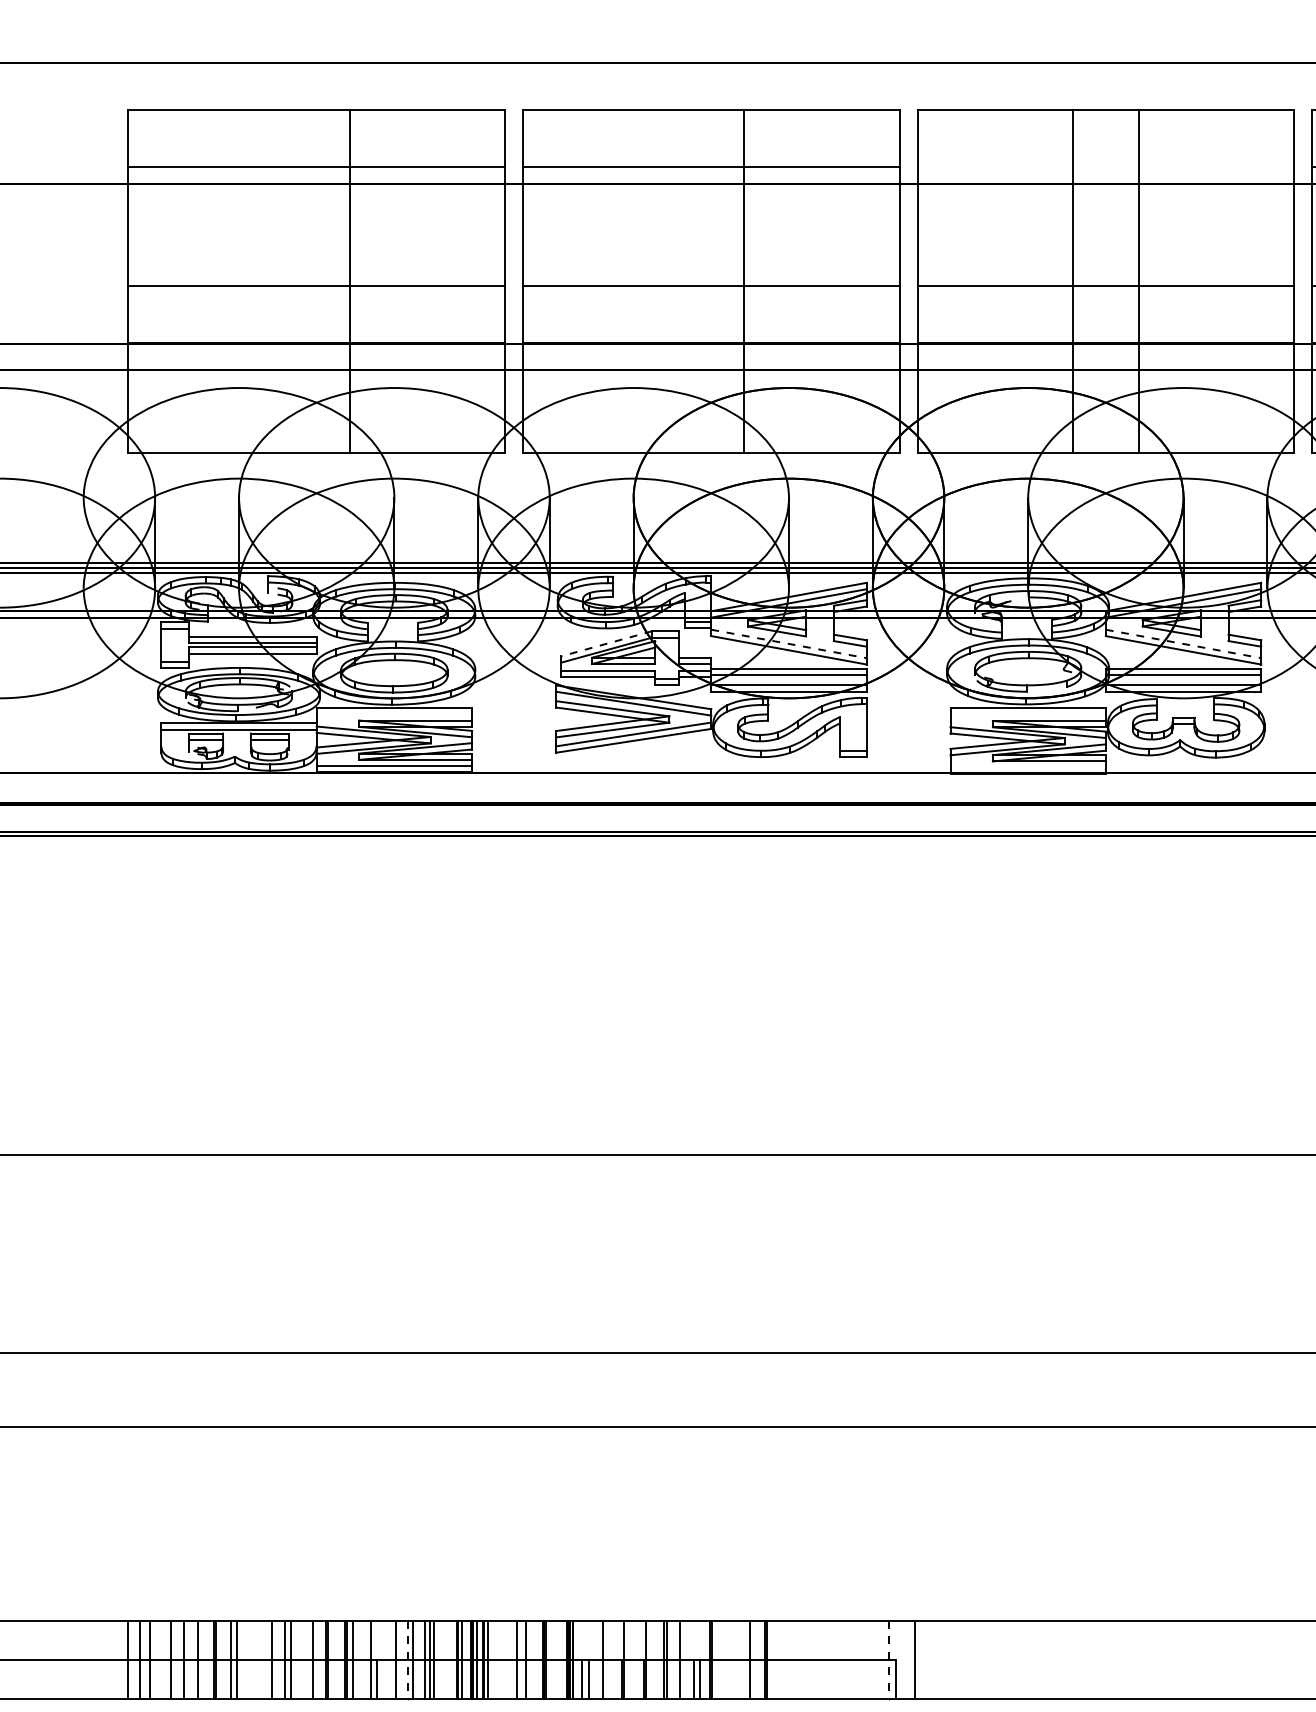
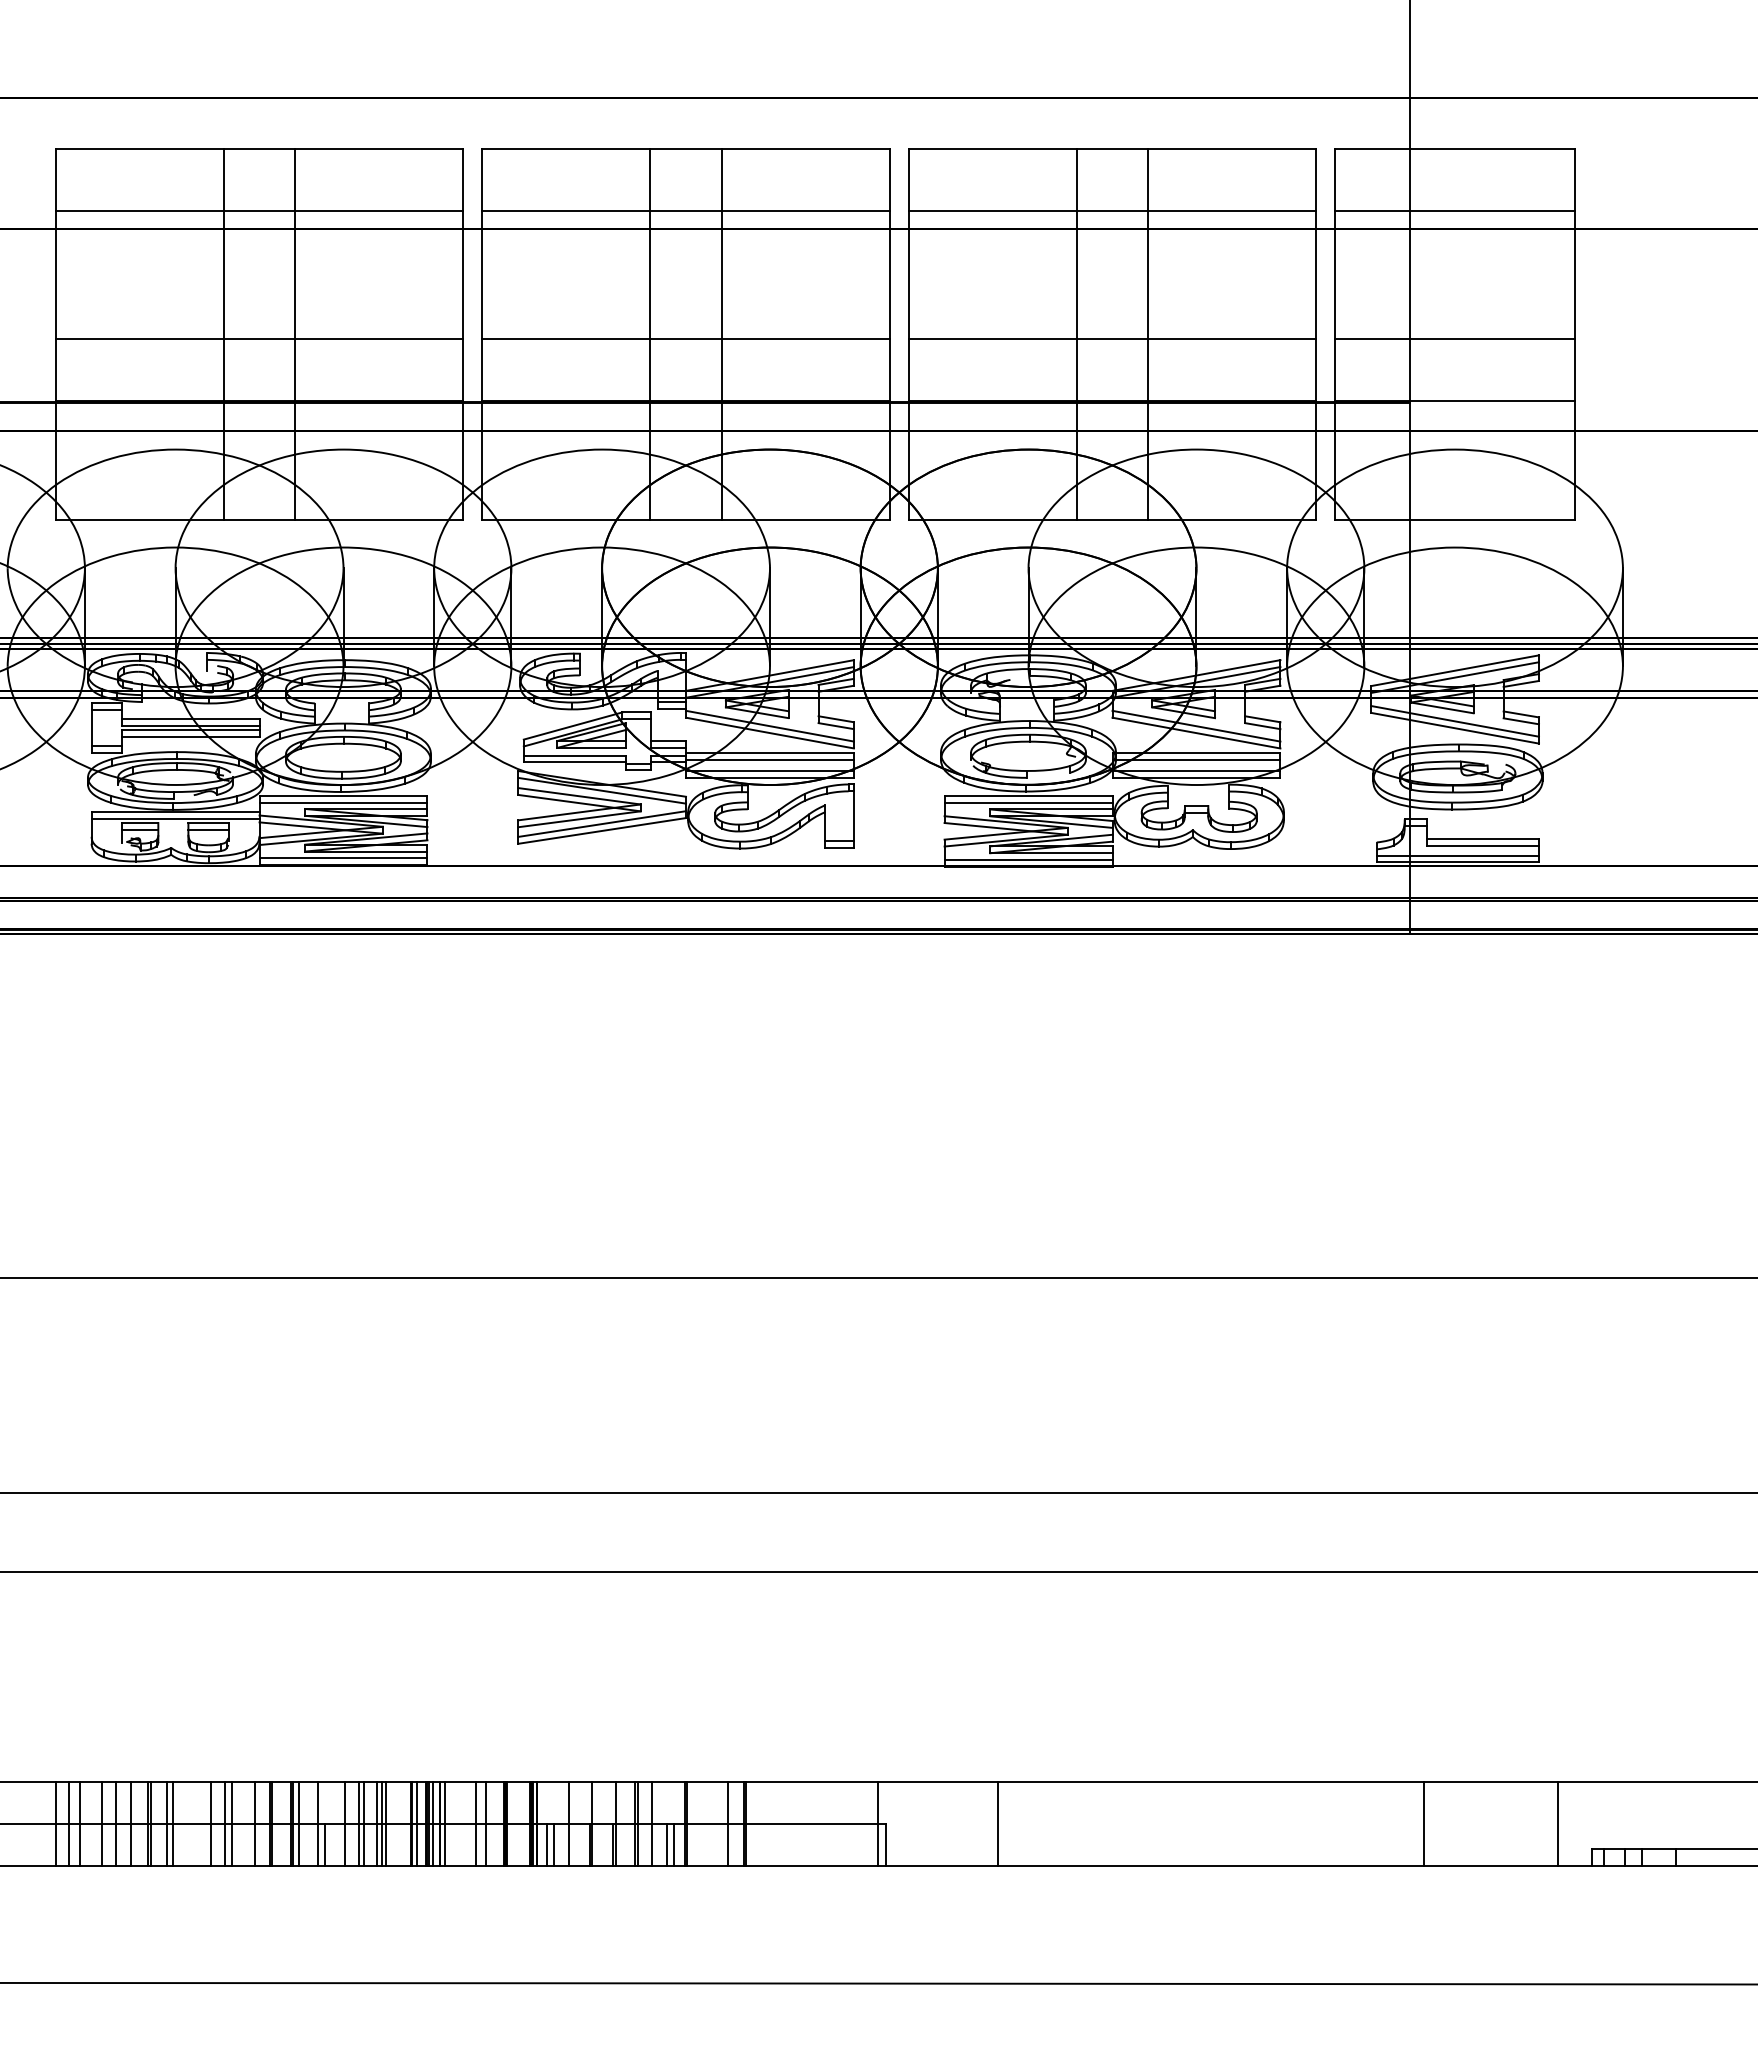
line: (1105, 166) -> (1112, 210), added
line: (283, 281) -> (223, 334), added
line: (678, 281) -> (650, 334), added
line: (606, 644) -> (572, 726), dashed -> solid
line: (789, 644) -> (770, 726), dashed -> solid
line: (1183, 644) -> (1196, 726), dashed -> solid
line: (394, 714) -> (343, 802), added
line: (1028, 714) -> (1028, 802), added
line: (1028, 768) -> (1028, 860), added
line: (408, 1660) -> (358, 1824), dashed -> solid
line: (889, 1660) -> (878, 1824), dashed -> solid
line: (915, 1660) -> (997, 1824), moved

